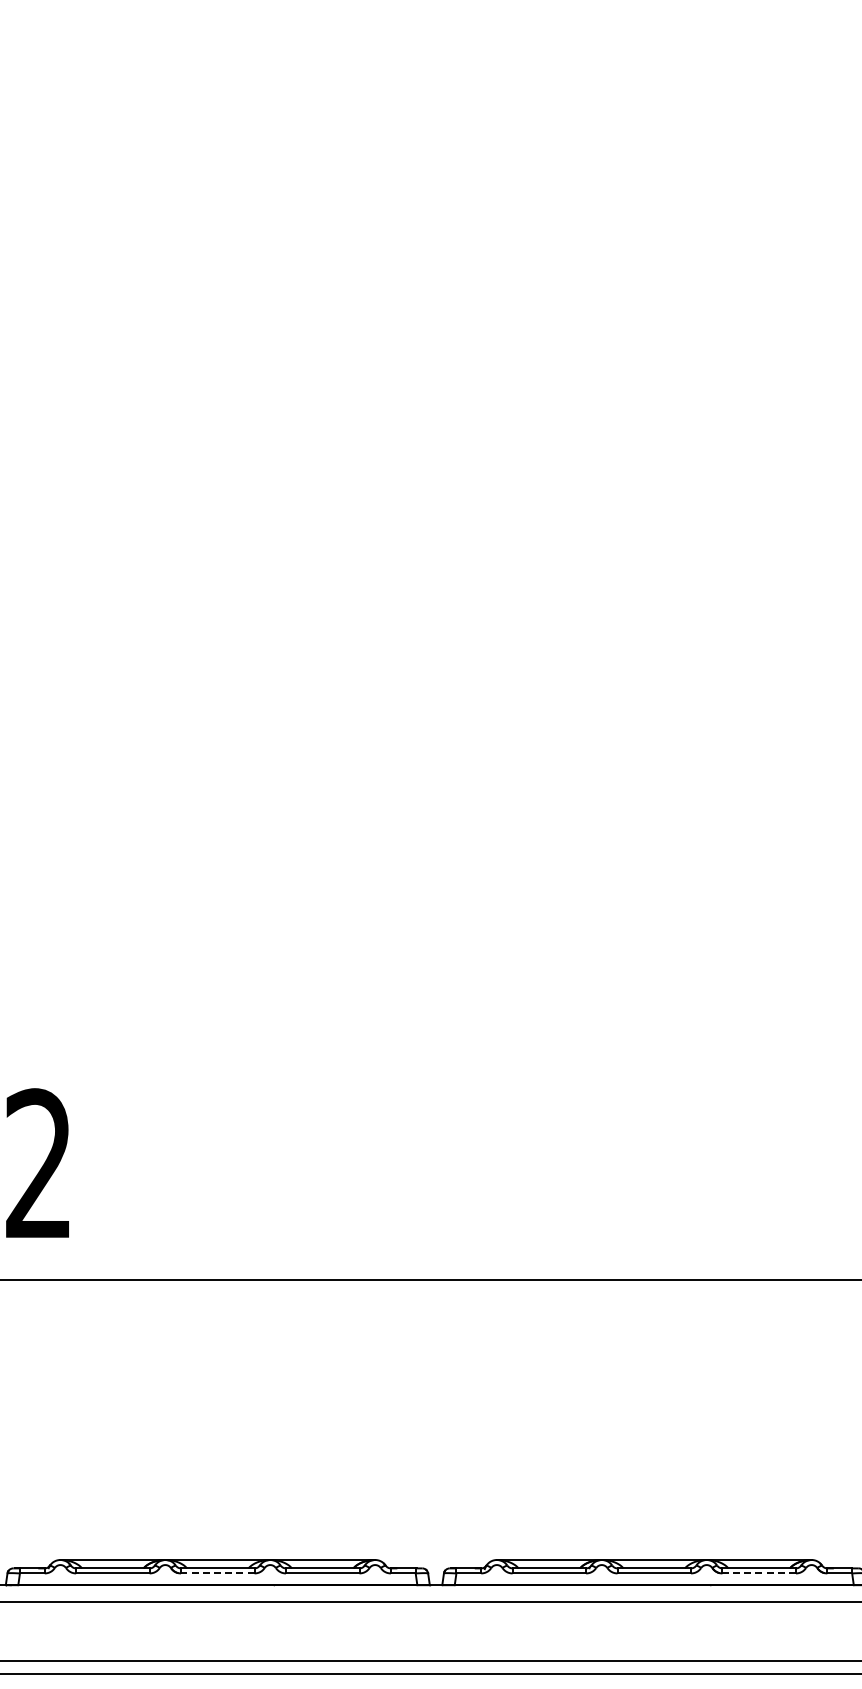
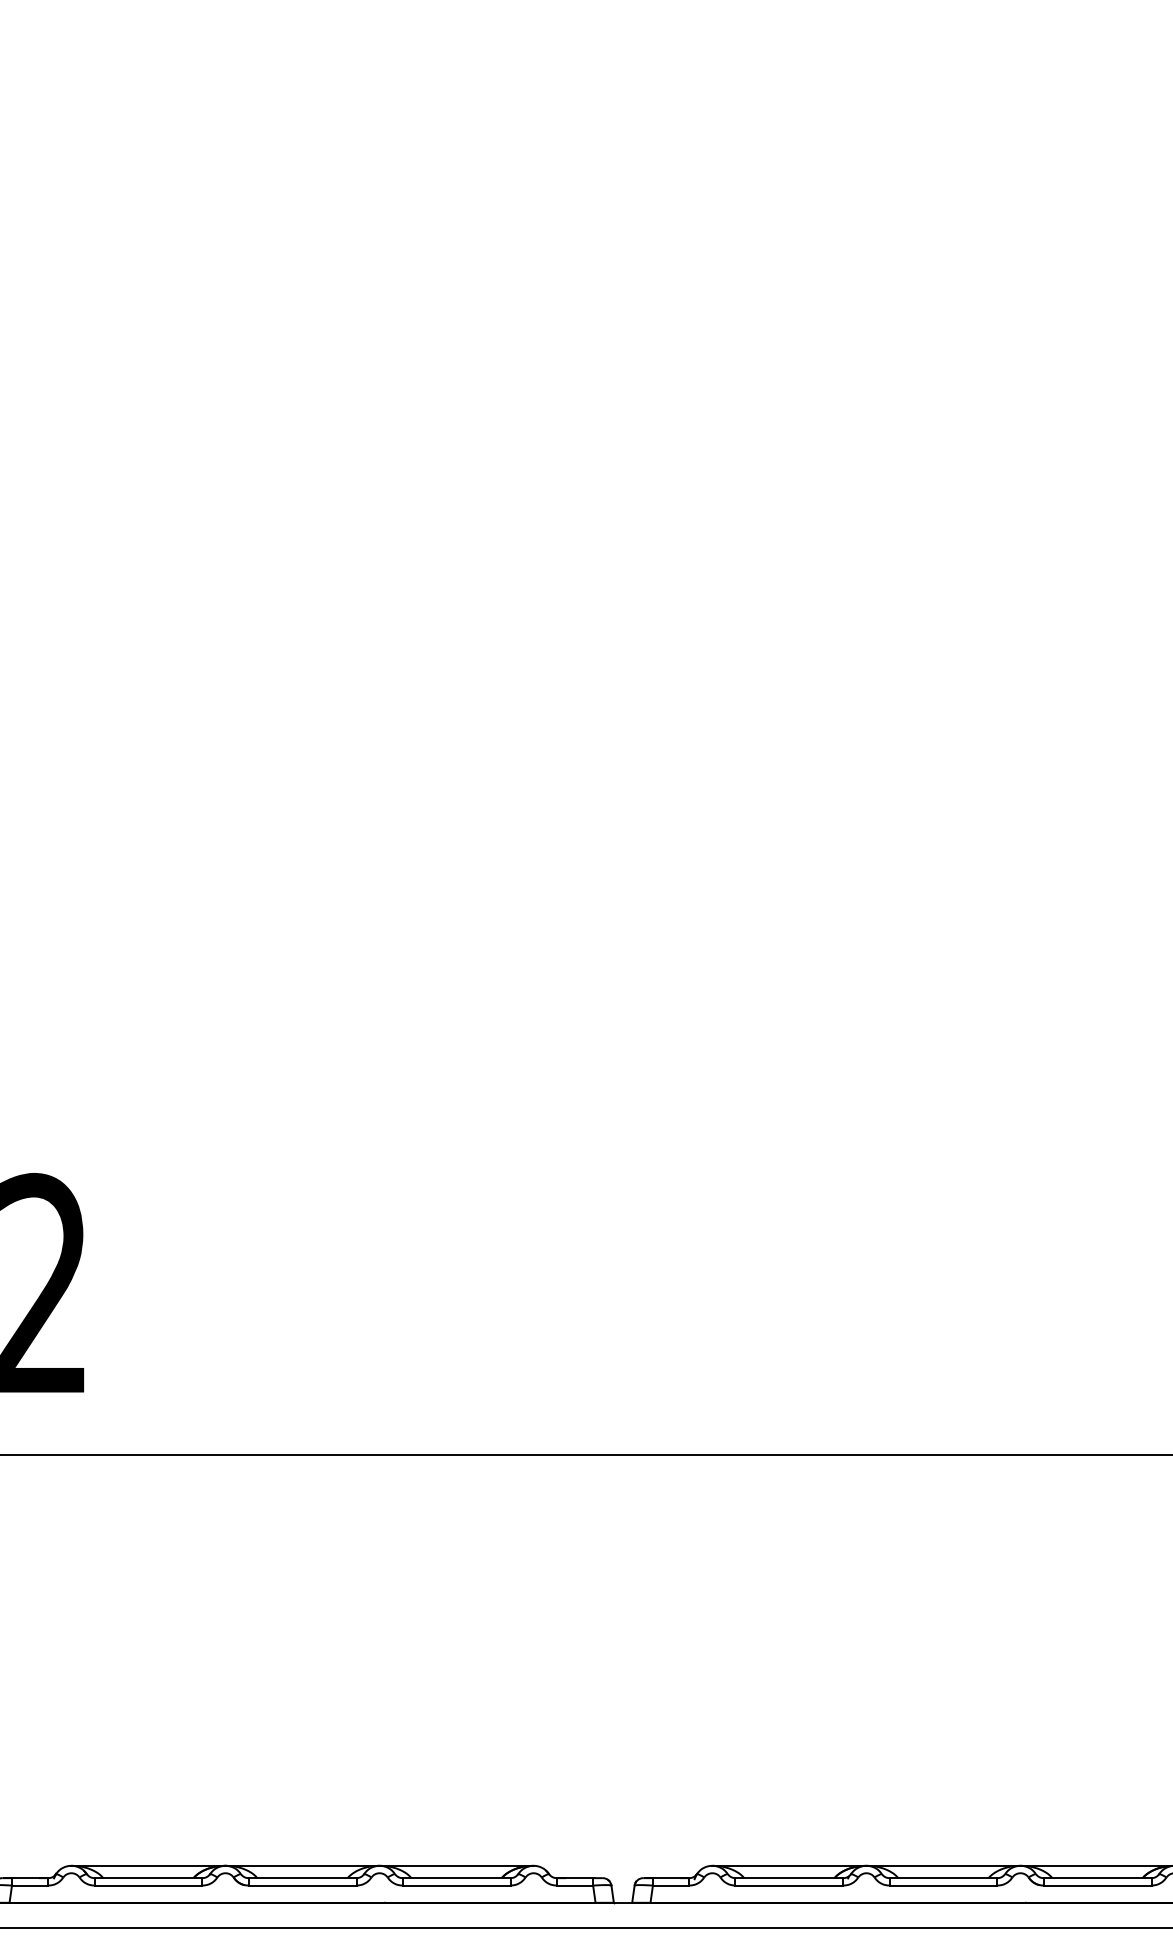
line: (217, 1573) -> (302, 1885), dashed -> solid
line: (759, 1573) -> (1098, 1885), dashed -> solid

